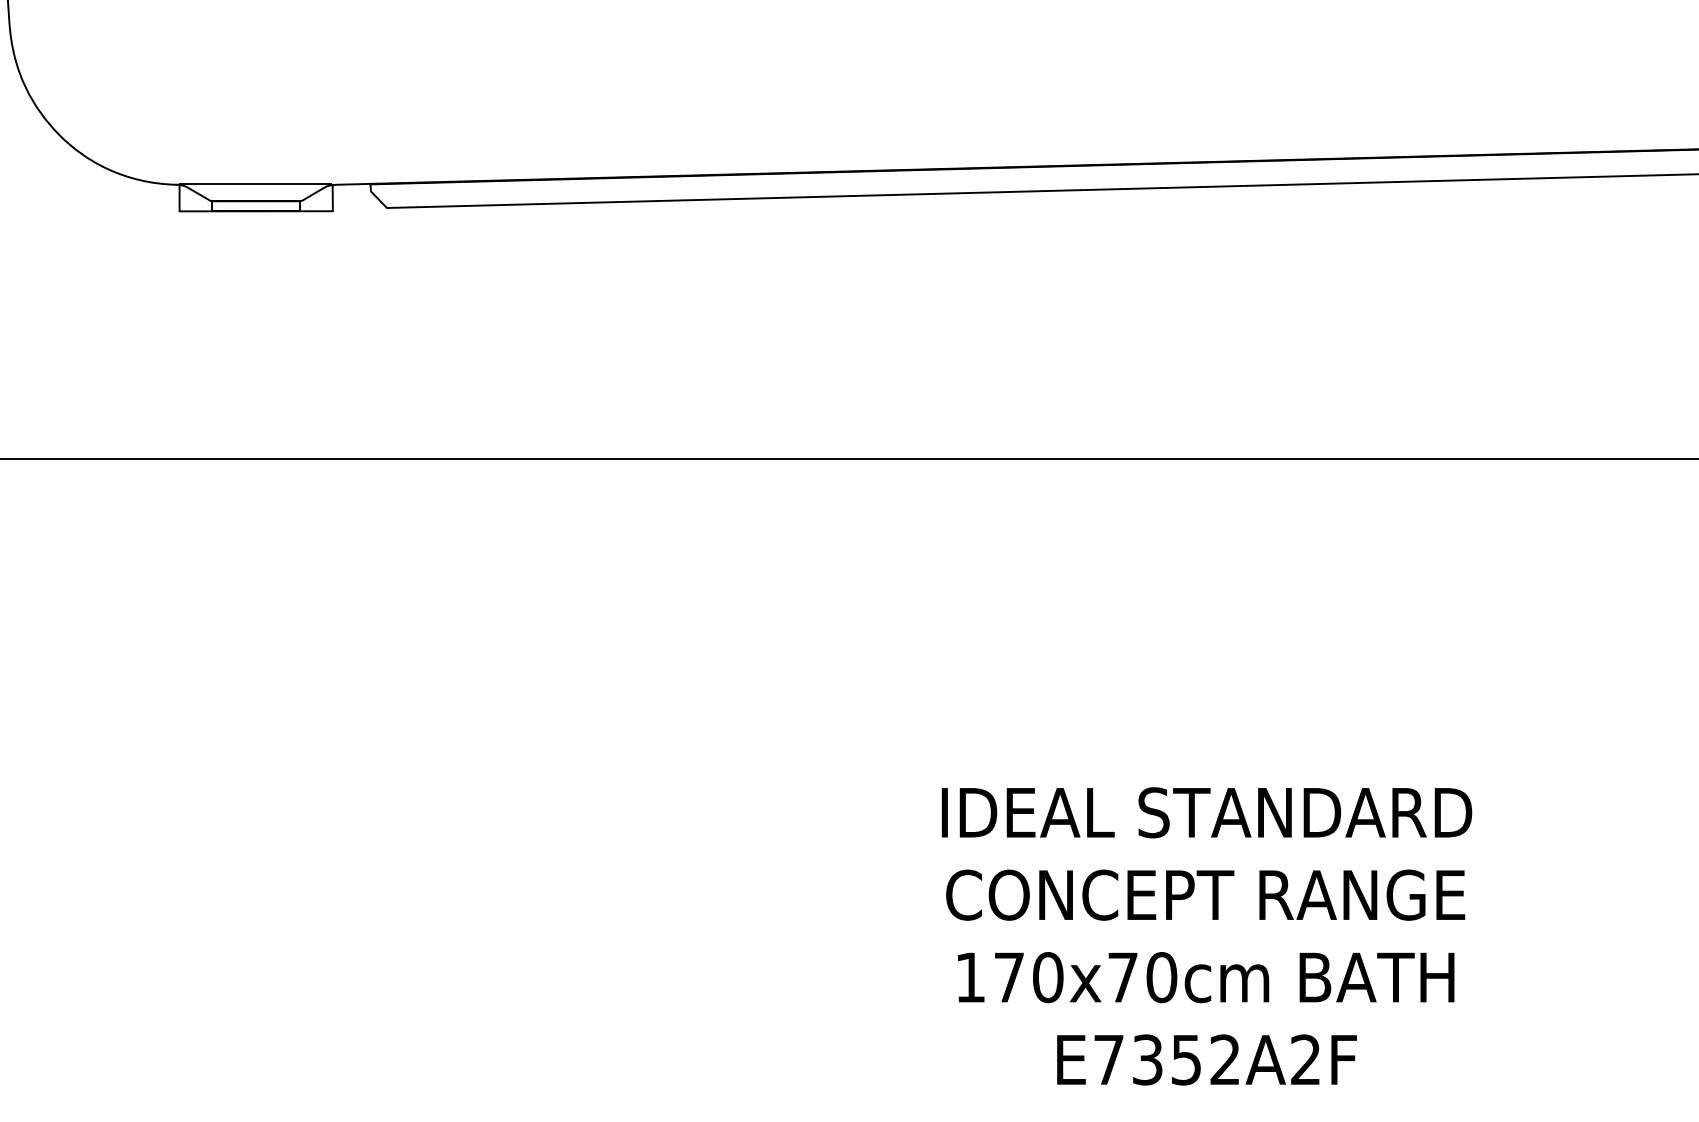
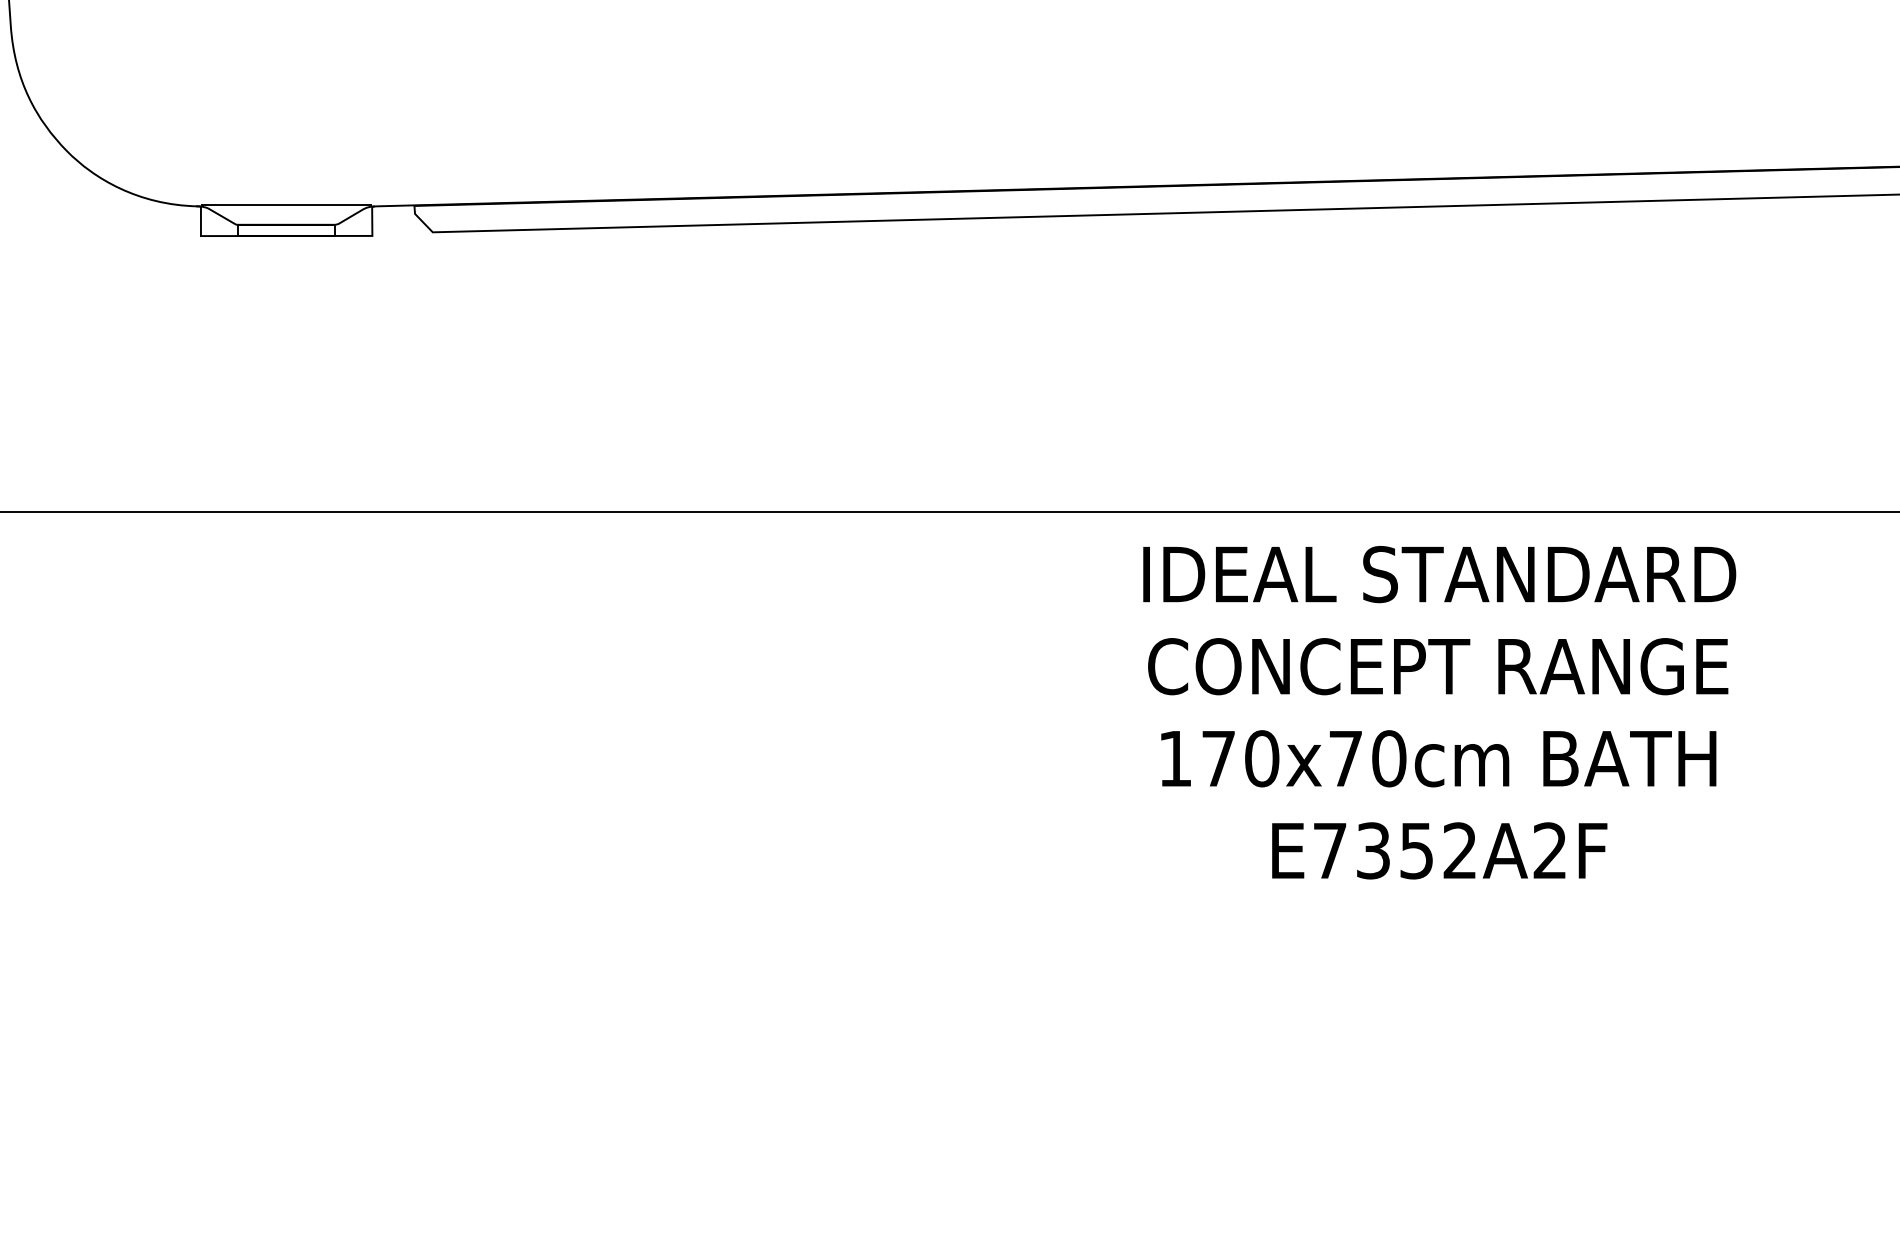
text: (1206, 936) -> (1439, 712), moved

